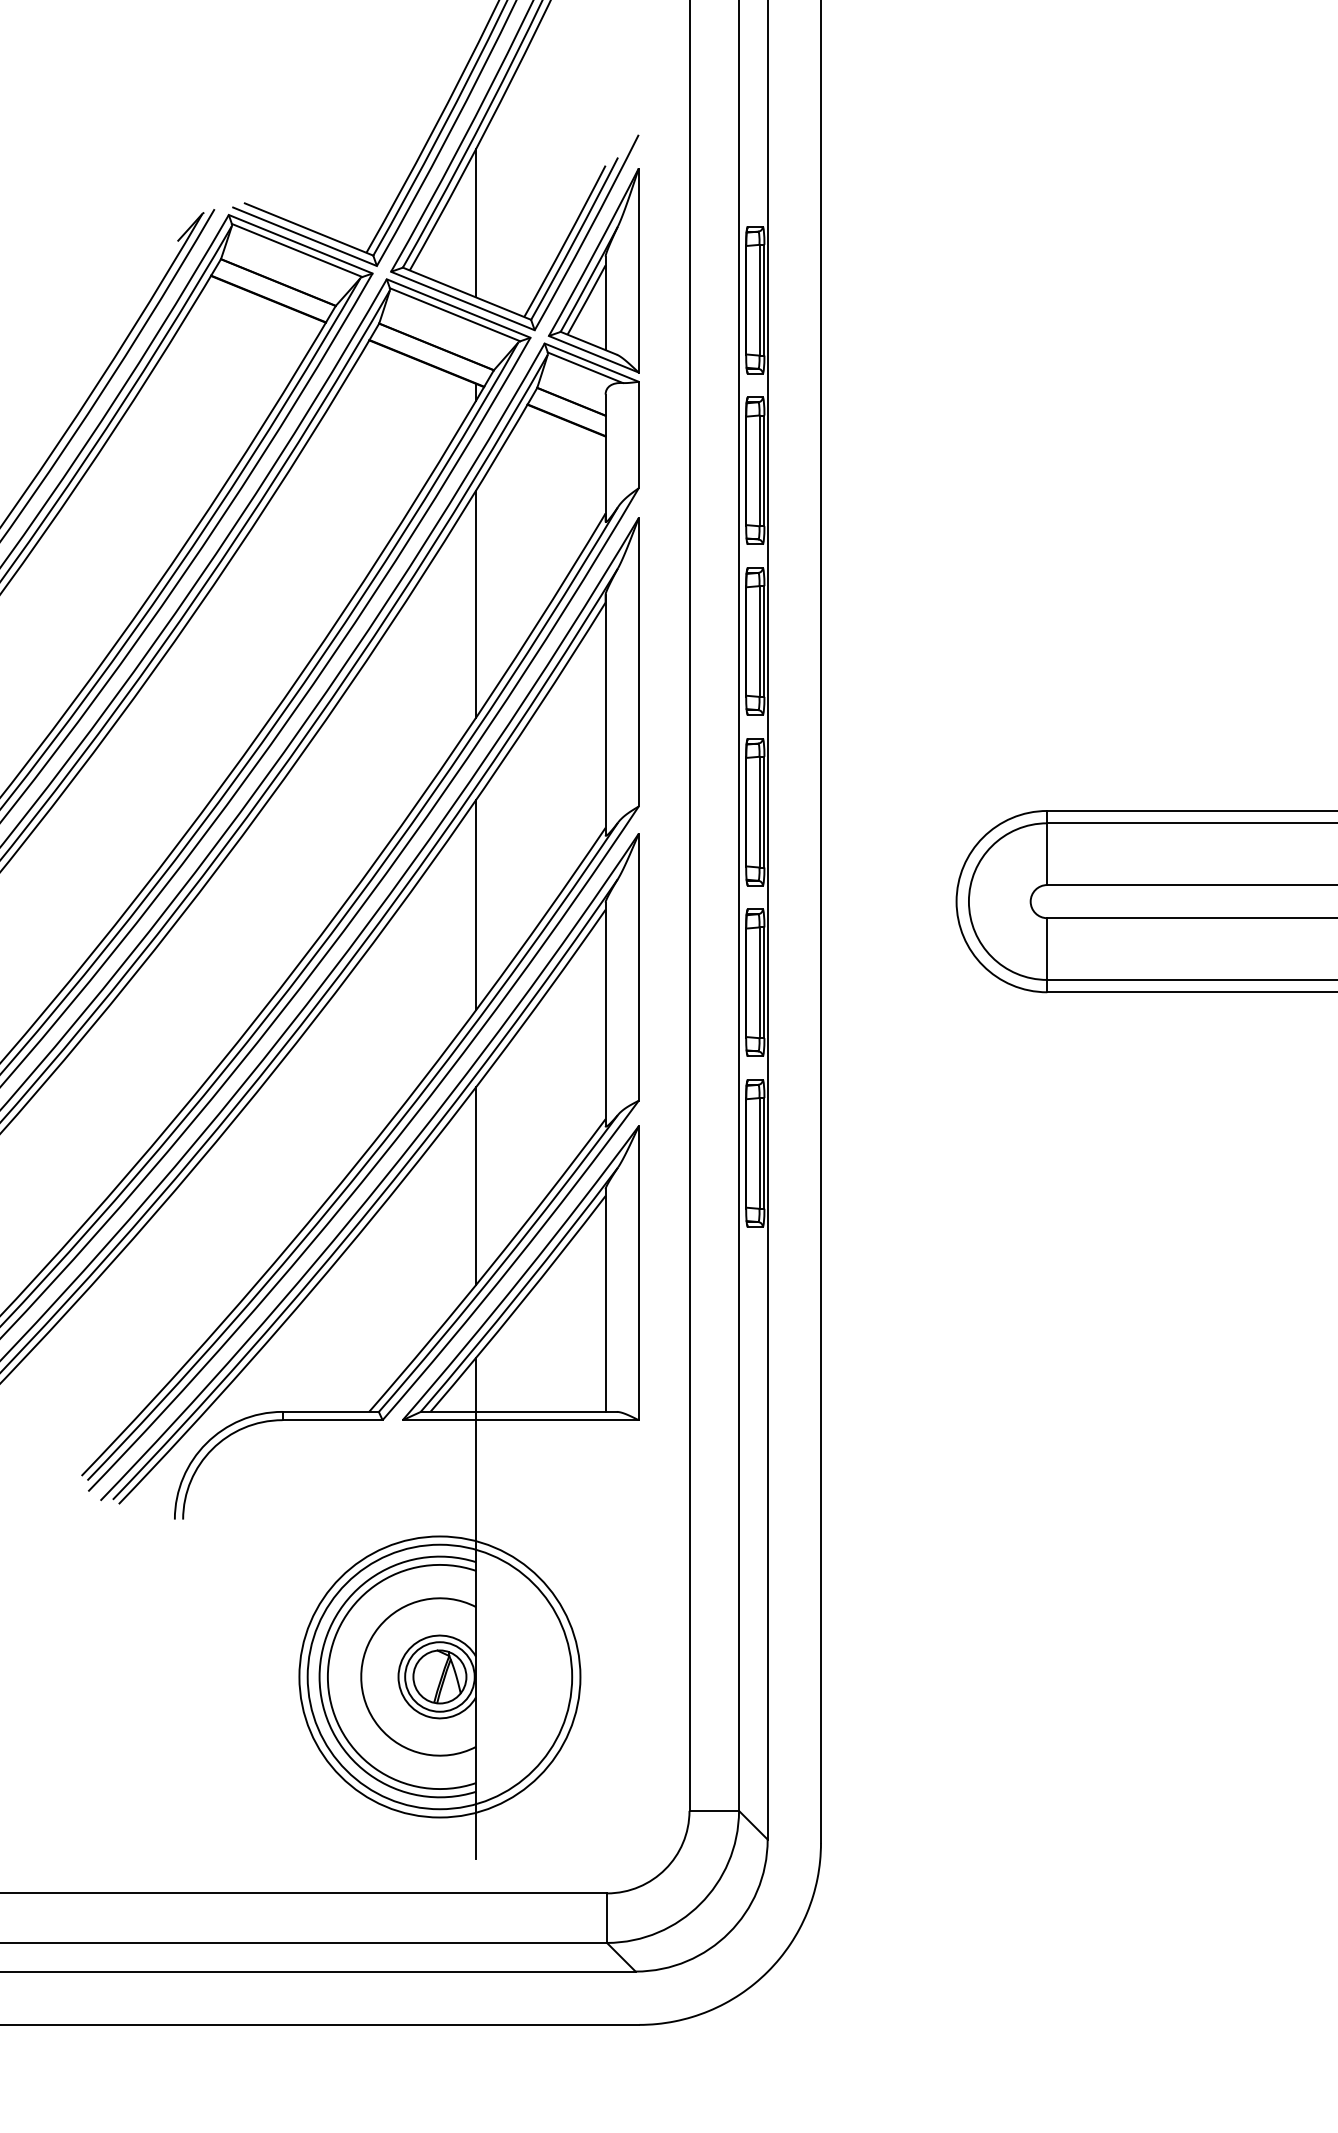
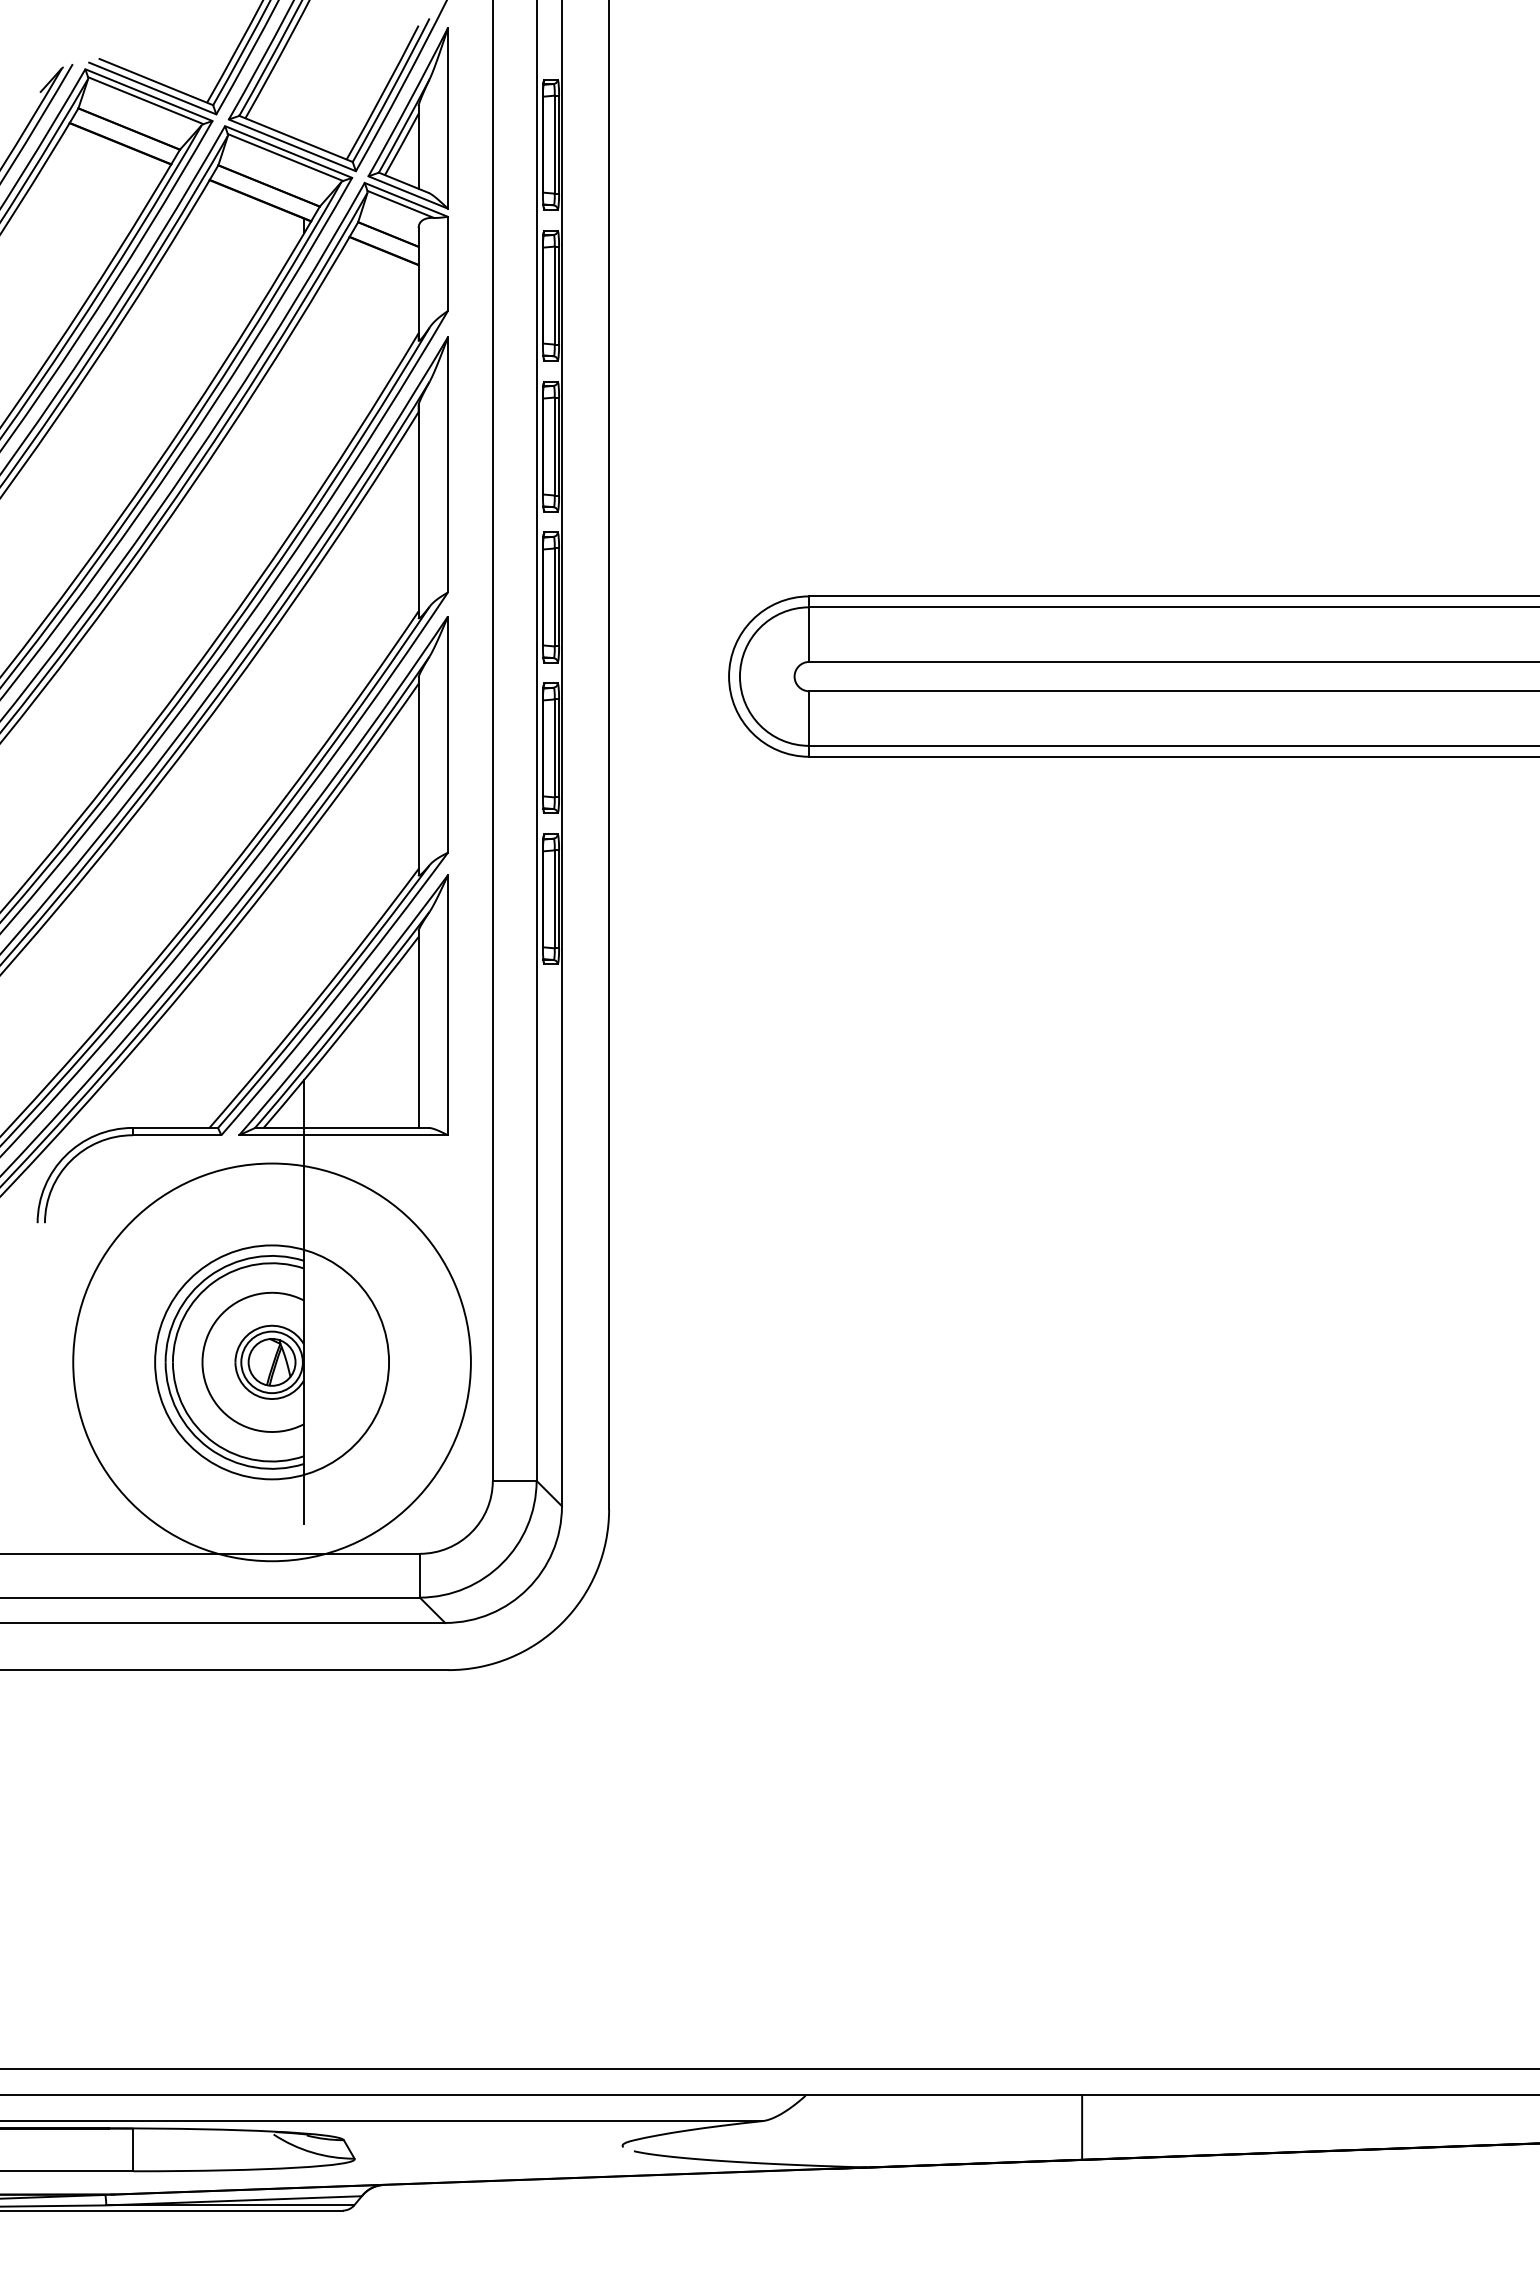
line: (476, 223) -> (304, 76), removed
line: (476, 604) -> (304, 413), removed
line: (476, 904) -> (304, 679), removed
line: (476, 1185) -> (304, 927), removed
circle: (439, 1677) -> (271, 1362), size x1.6

